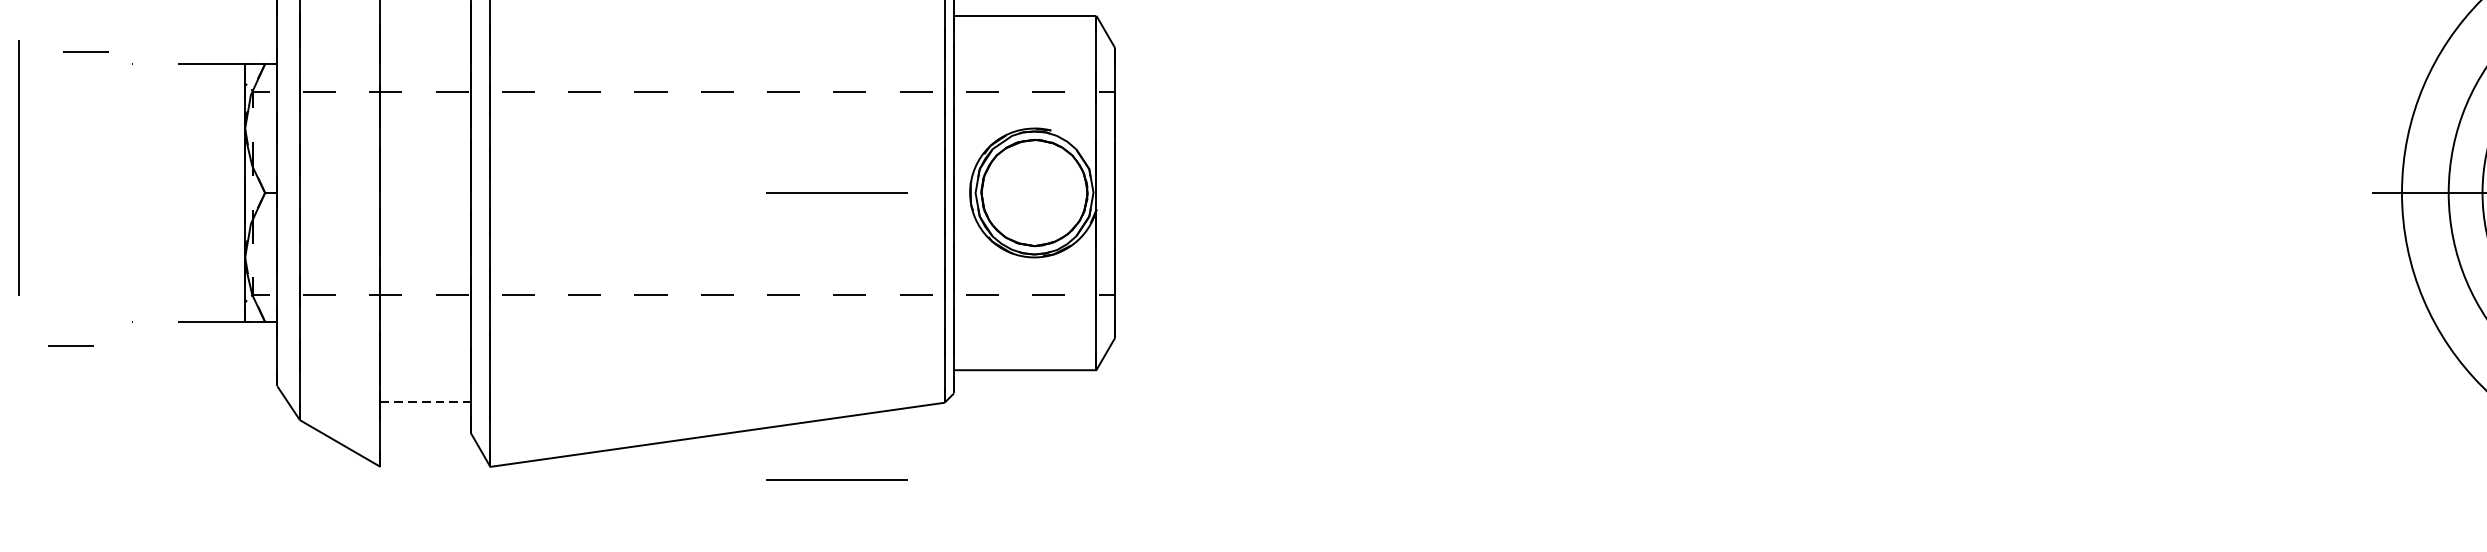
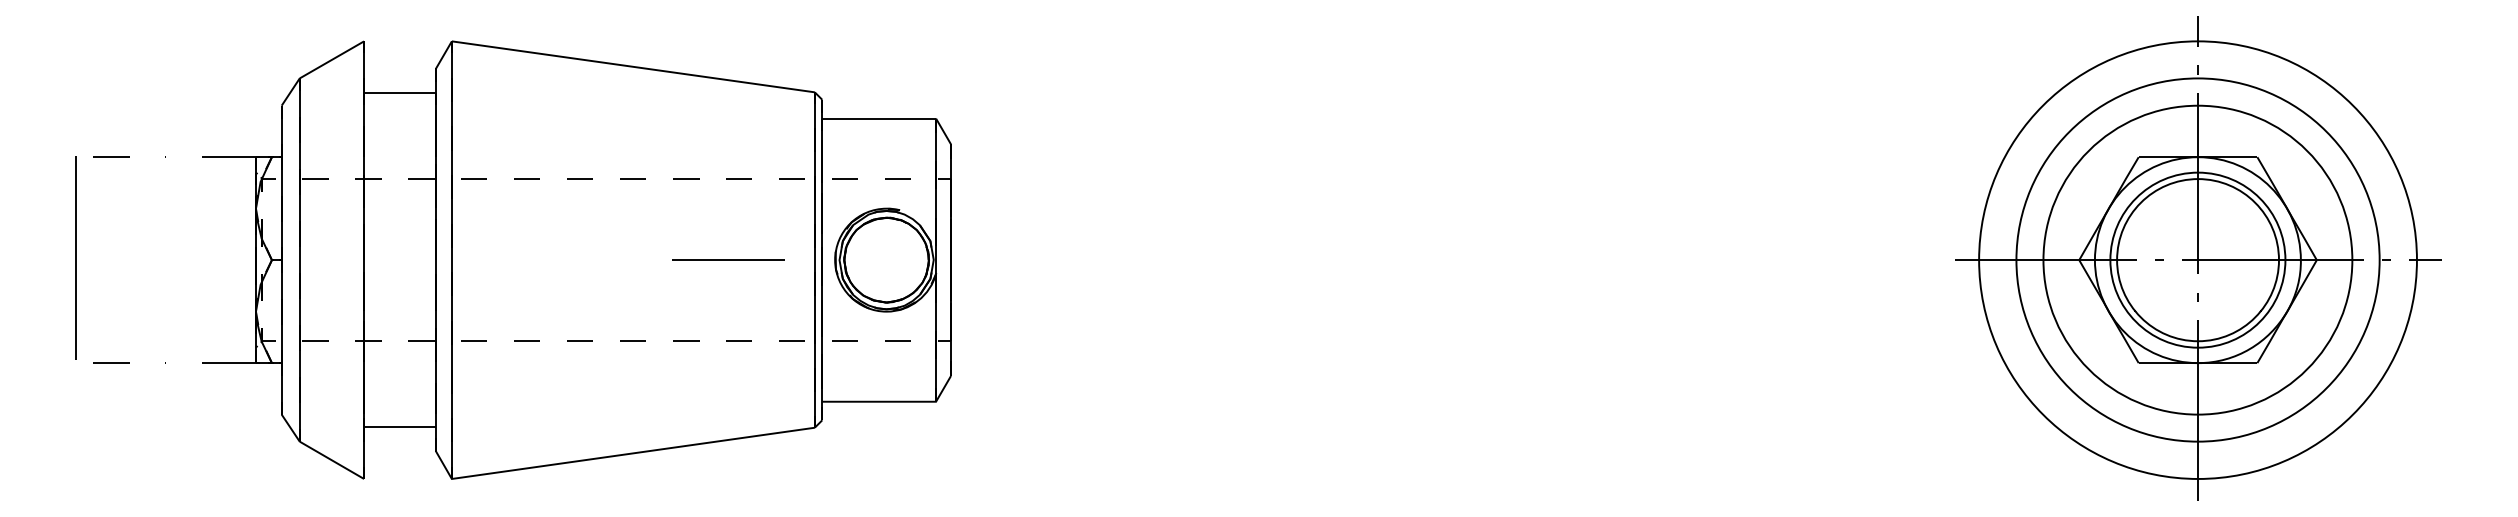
line: (86, 50) -> (111, 156), moved
line: (19, 167) -> (75, 257), moved
line: (71, 344) -> (111, 362), moved
line: (426, 402) -> (400, 427), dashed -> solid
line: (836, 478) -> (728, 488), removed

